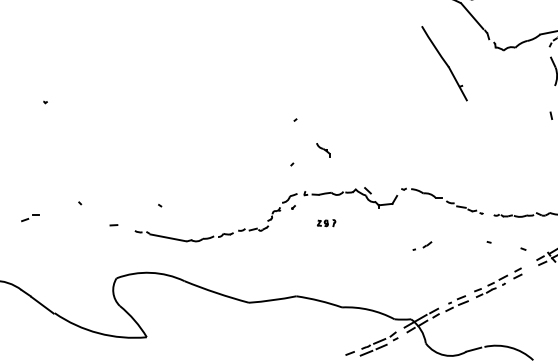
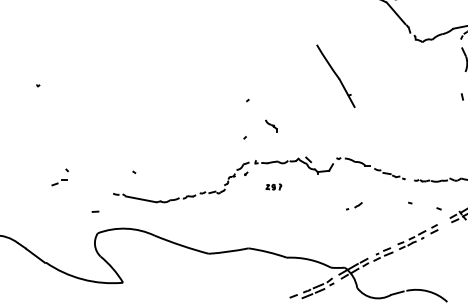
part: (444, 62) -> (335, 75), moved
part: (30, 217) -> (59, 182), moved
line: (113, 224) -> (95, 211), moved

